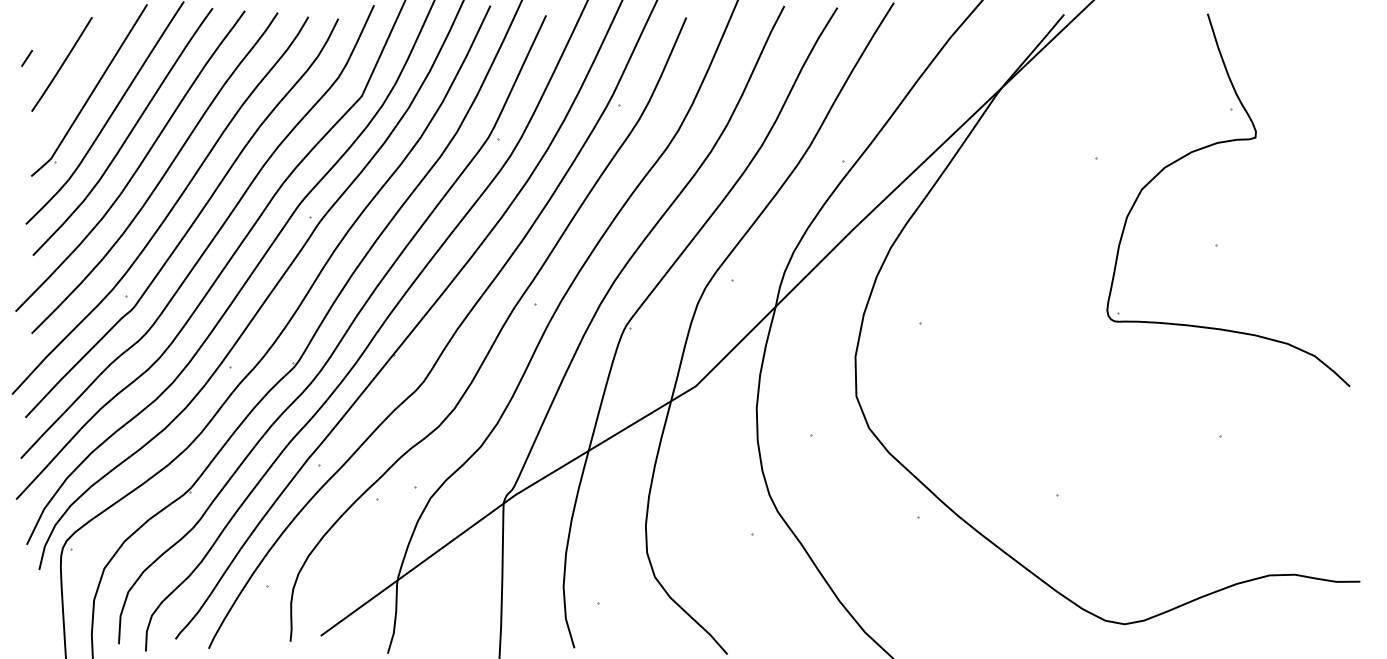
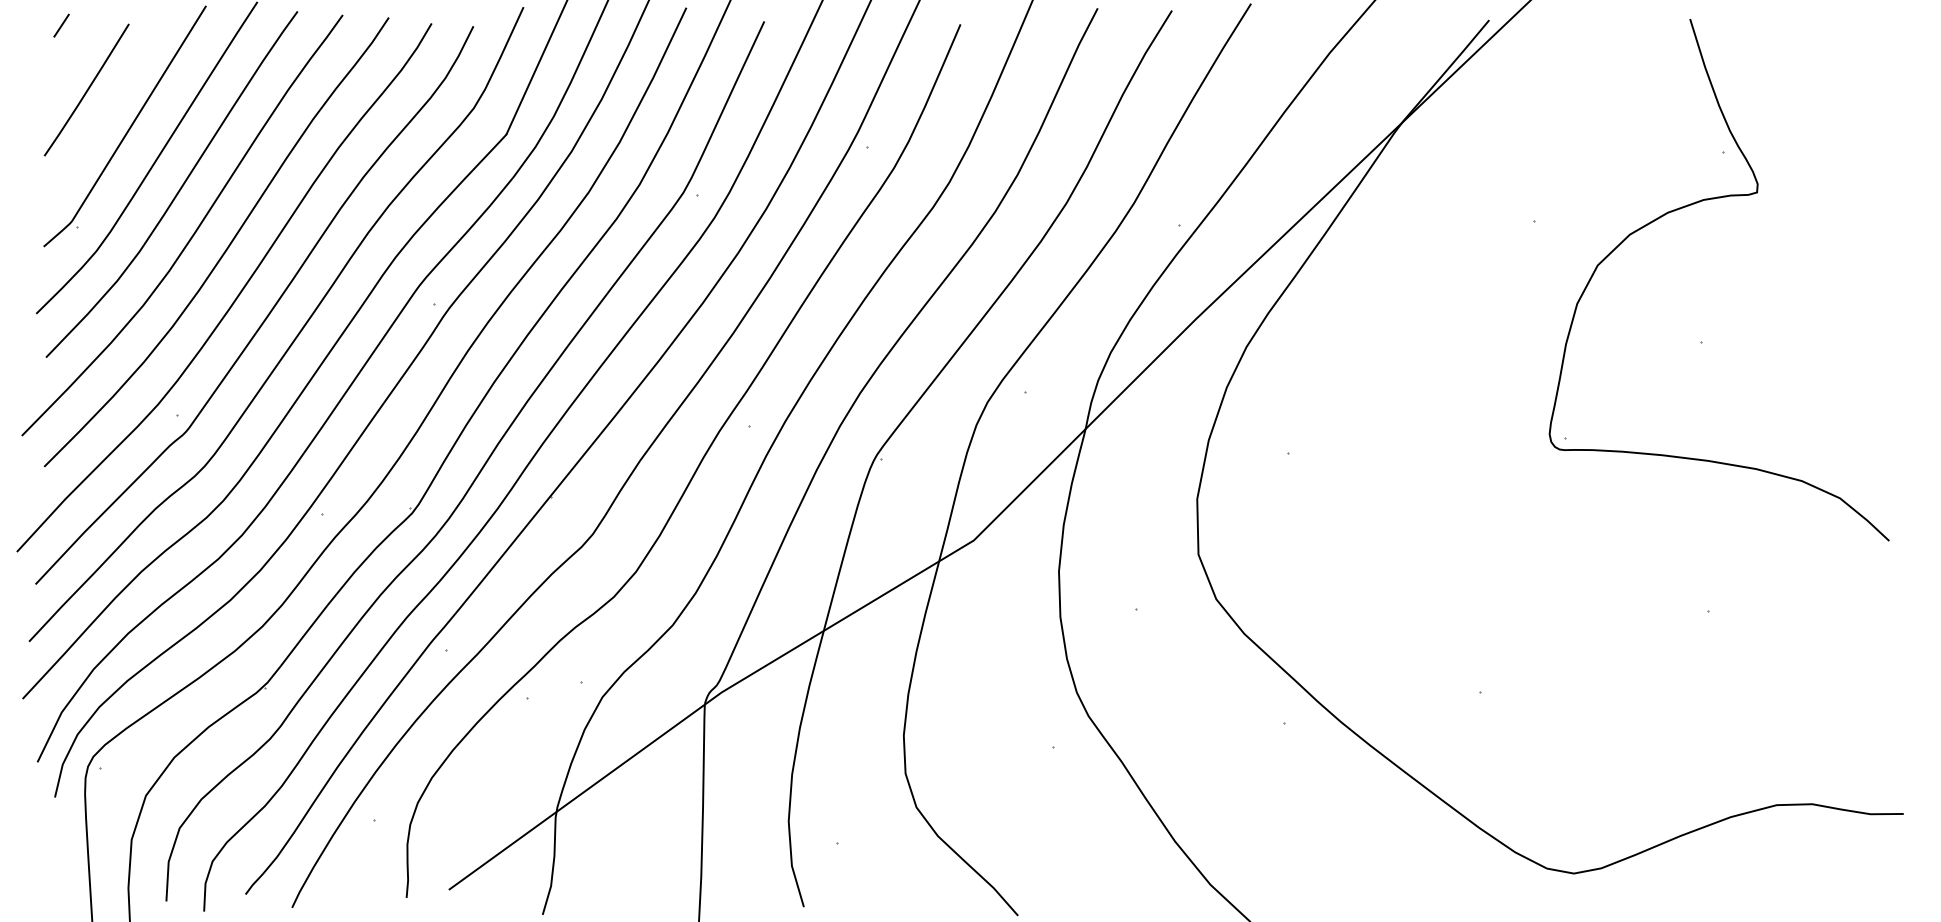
line: (27, 57) -> (62, 24), moved

